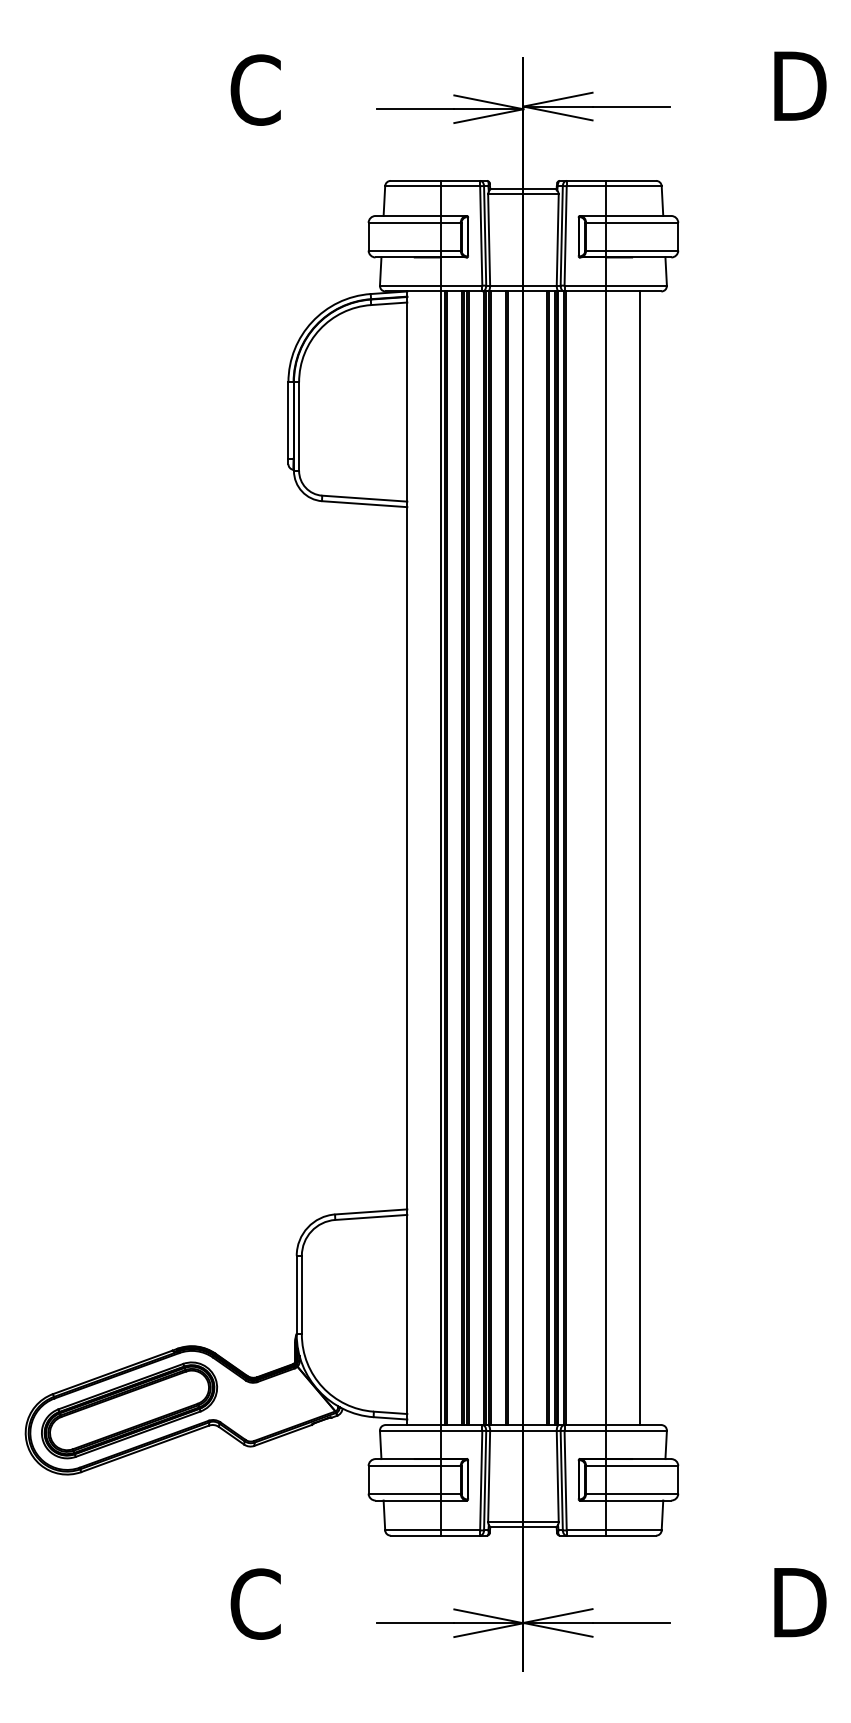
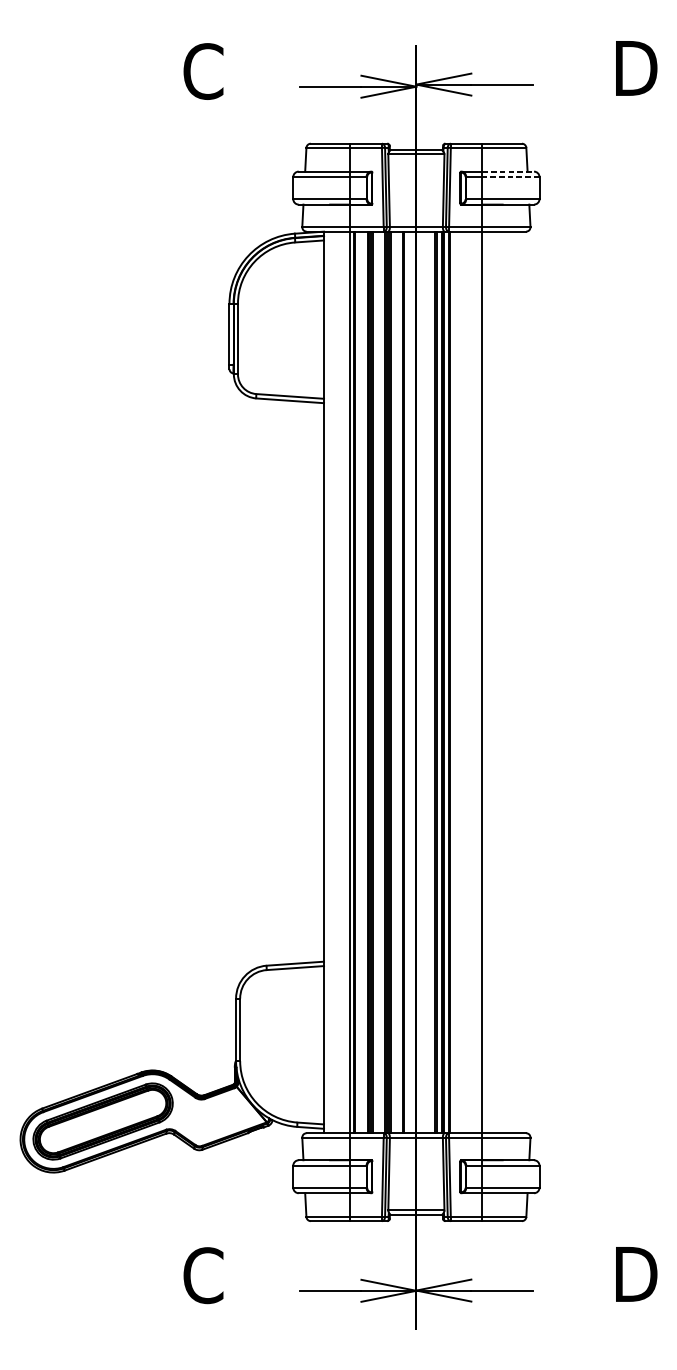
line: (639, 216) -> (508, 172), solid -> dashed
line: (642, 222) -> (511, 176), solid -> dashed
line: (639, 858) -> (508, 682), removed

